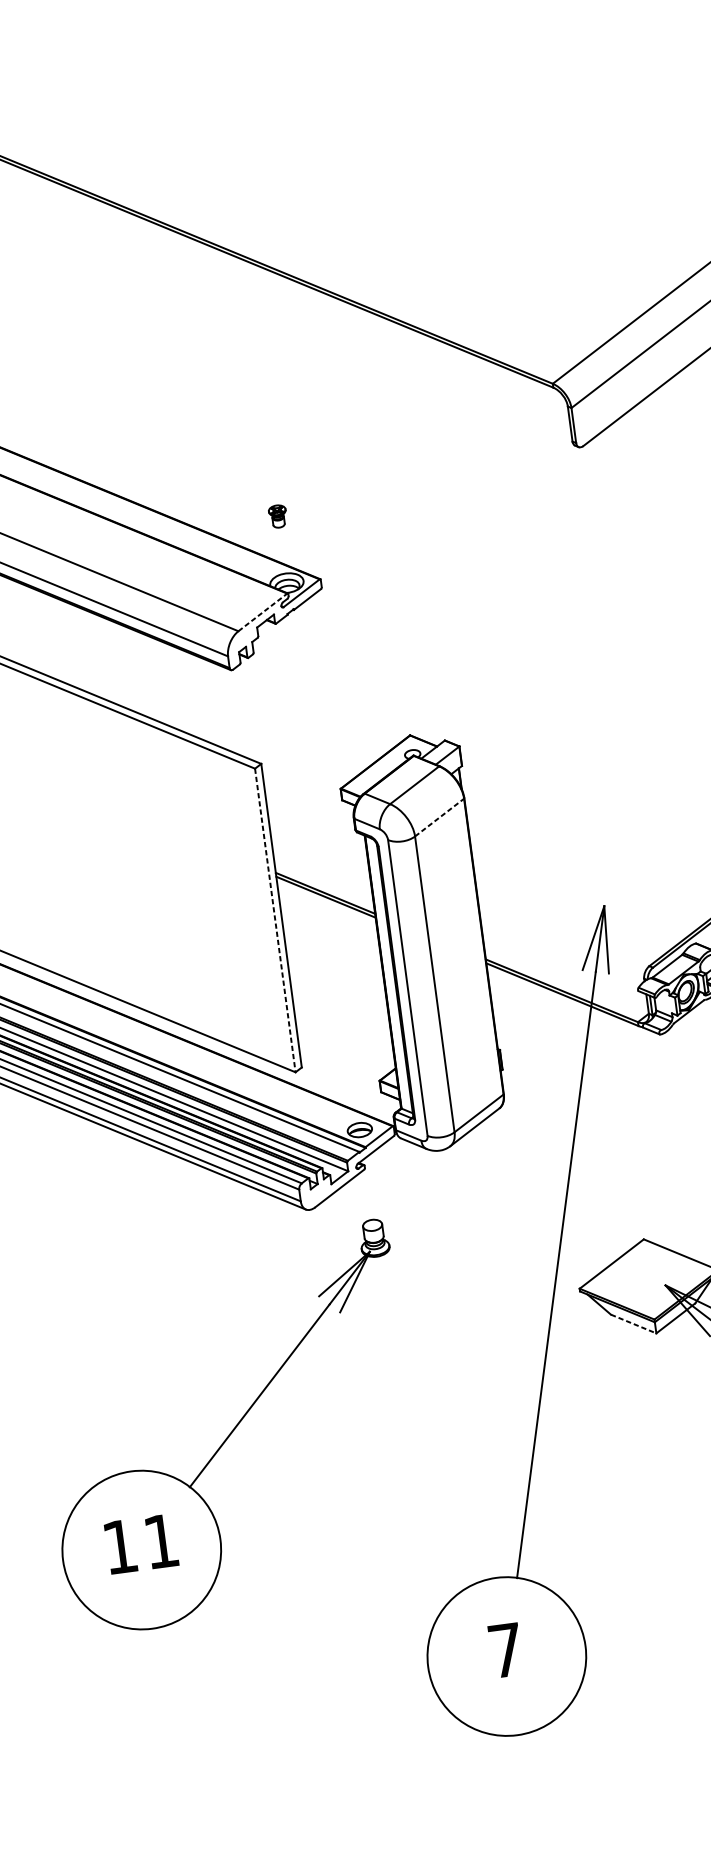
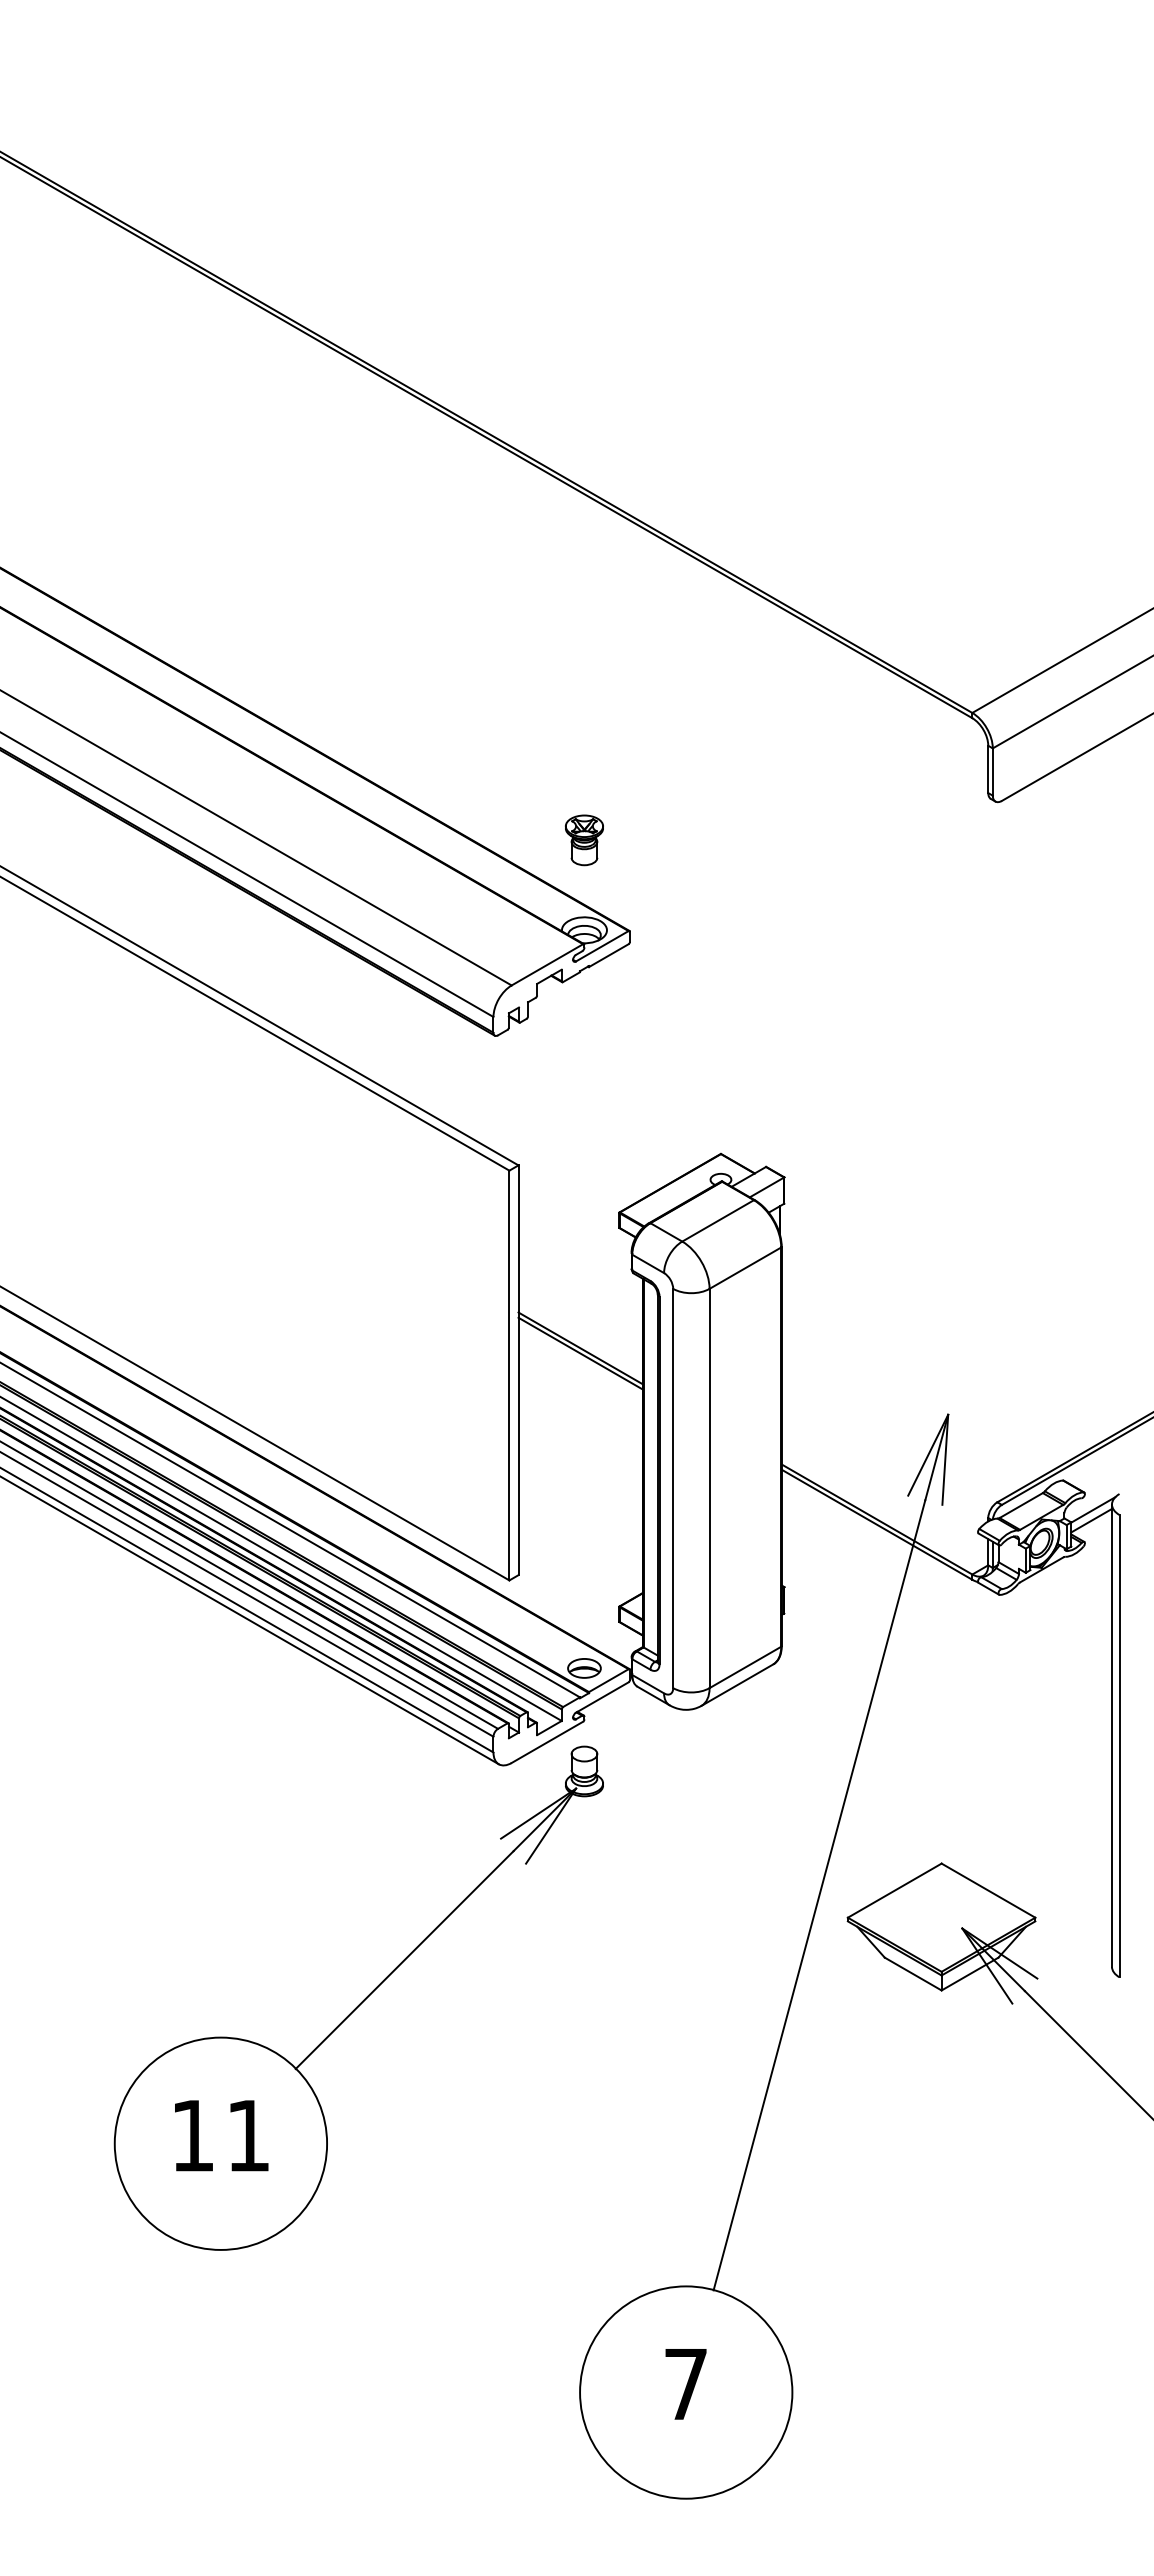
part: (278, 516) -> (584, 840), size x1.67
line: (262, 612) -> (547, 964), dashed -> solid
line: (439, 817) -> (745, 1267), dashed -> solid
line: (275, 920) -> (509, 1375), dashed -> solid
line: (633, 1324) -> (913, 1974), dashed -> solid
part: (229, 1428) -> (358, 1997), moved

